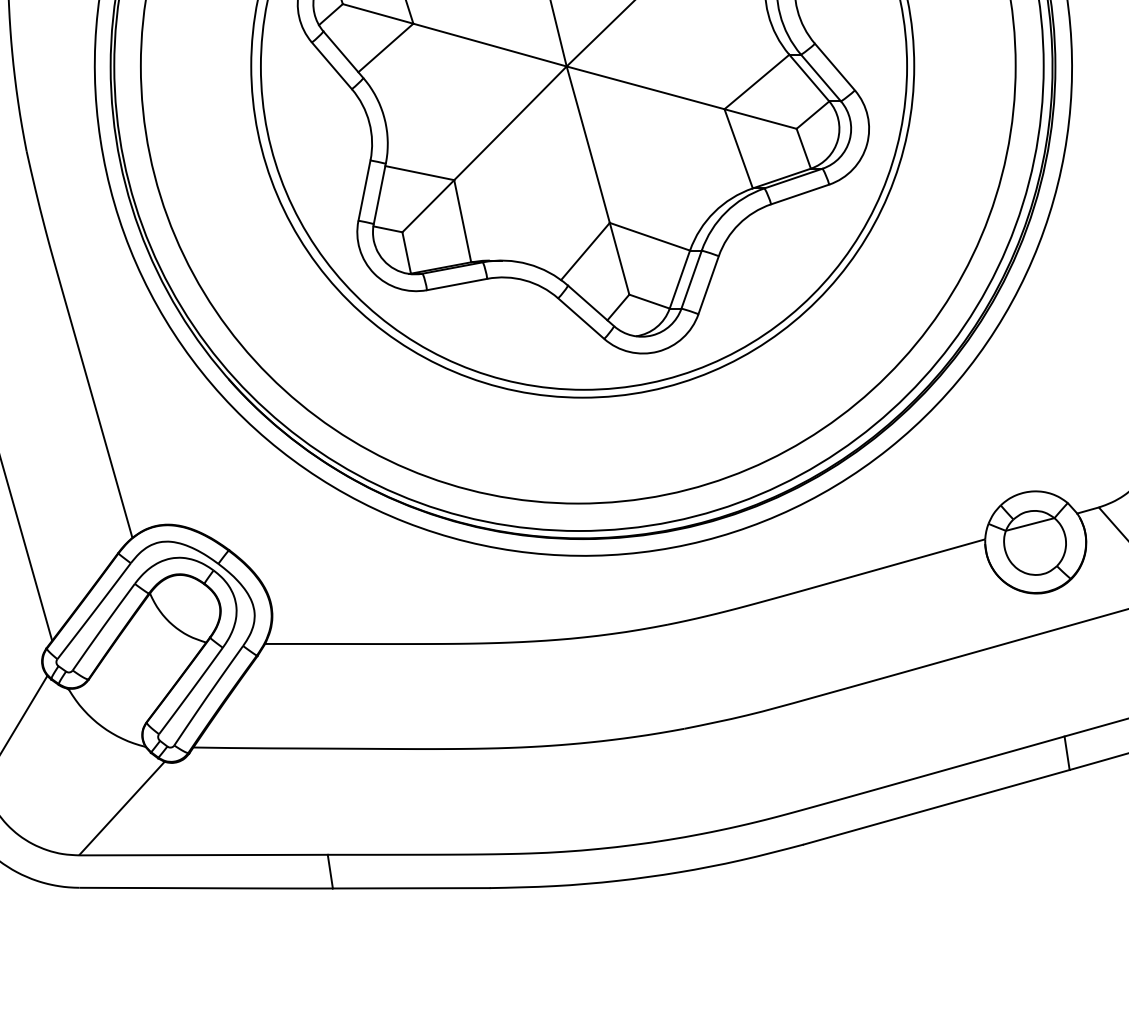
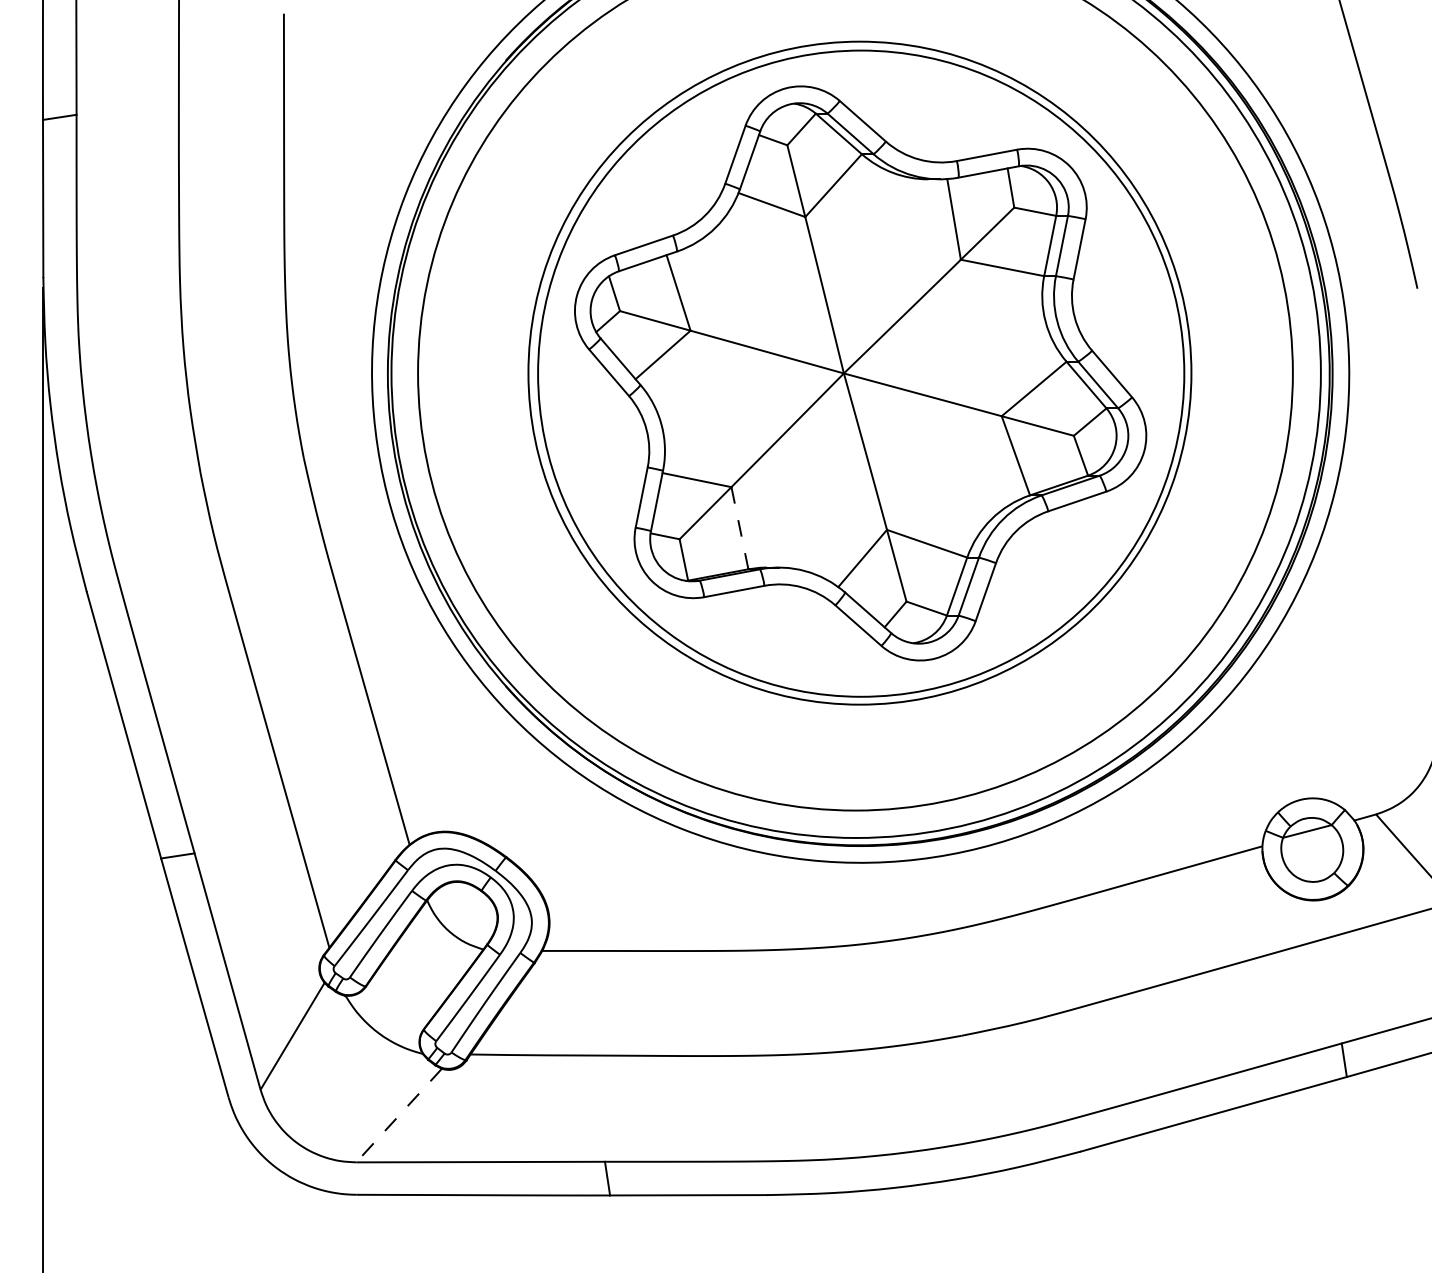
line: (462, 221) -> (739, 528), solid -> dashed
line: (122, 808) -> (399, 1115), solid -> dashed

